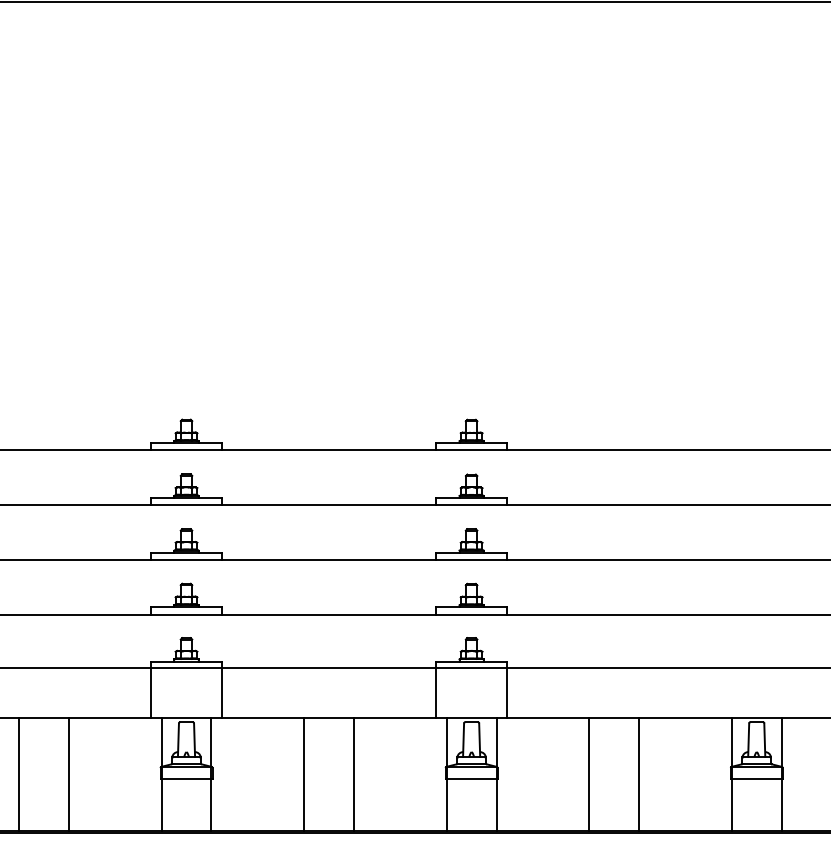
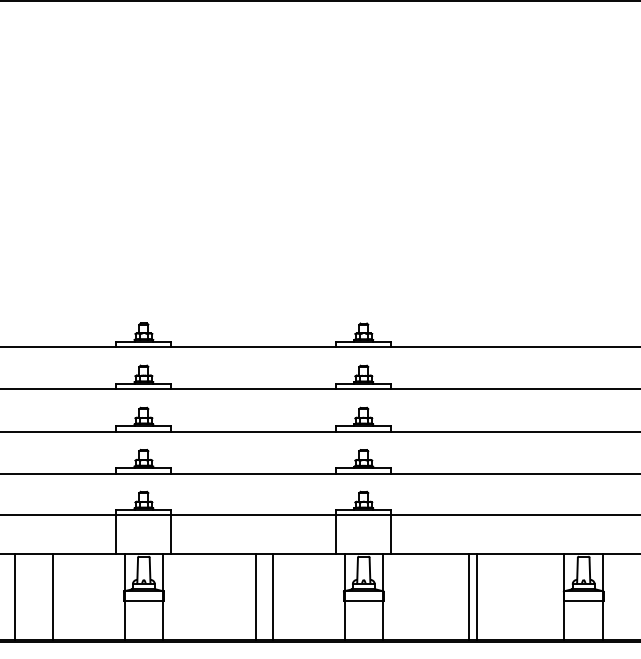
line: (304, 774) -> (256, 597), moved
line: (589, 774) -> (477, 597), moved
line: (639, 774) -> (469, 597), moved

